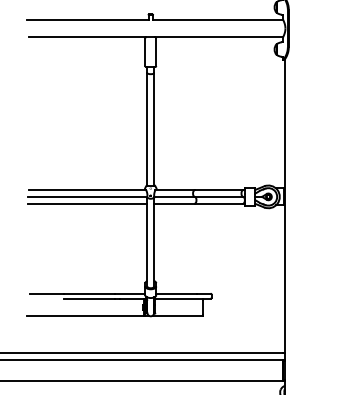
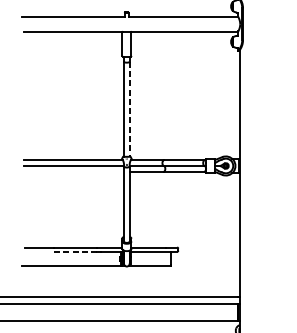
line: (154, 130) -> (129, 110), solid -> dashed
line: (87, 203) -> (73, 171), removed
line: (89, 298) -> (75, 251), solid -> dashed

